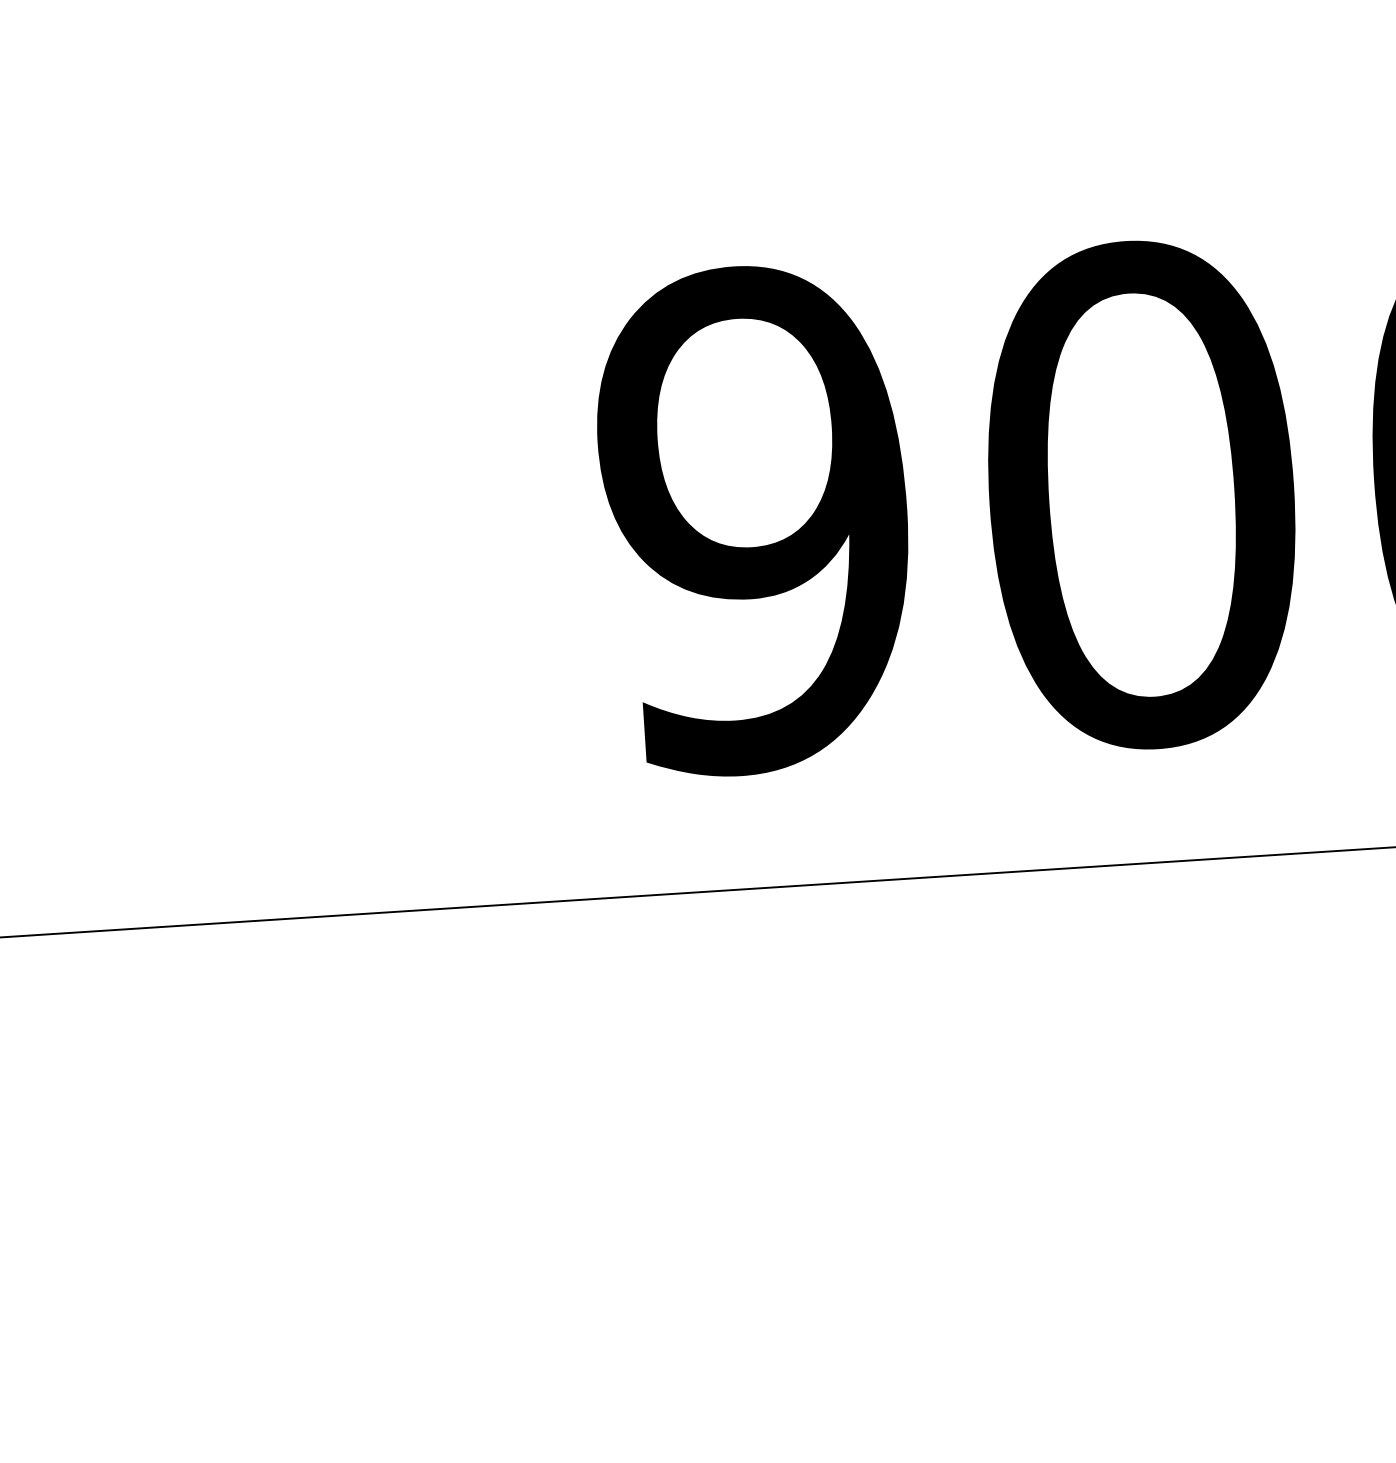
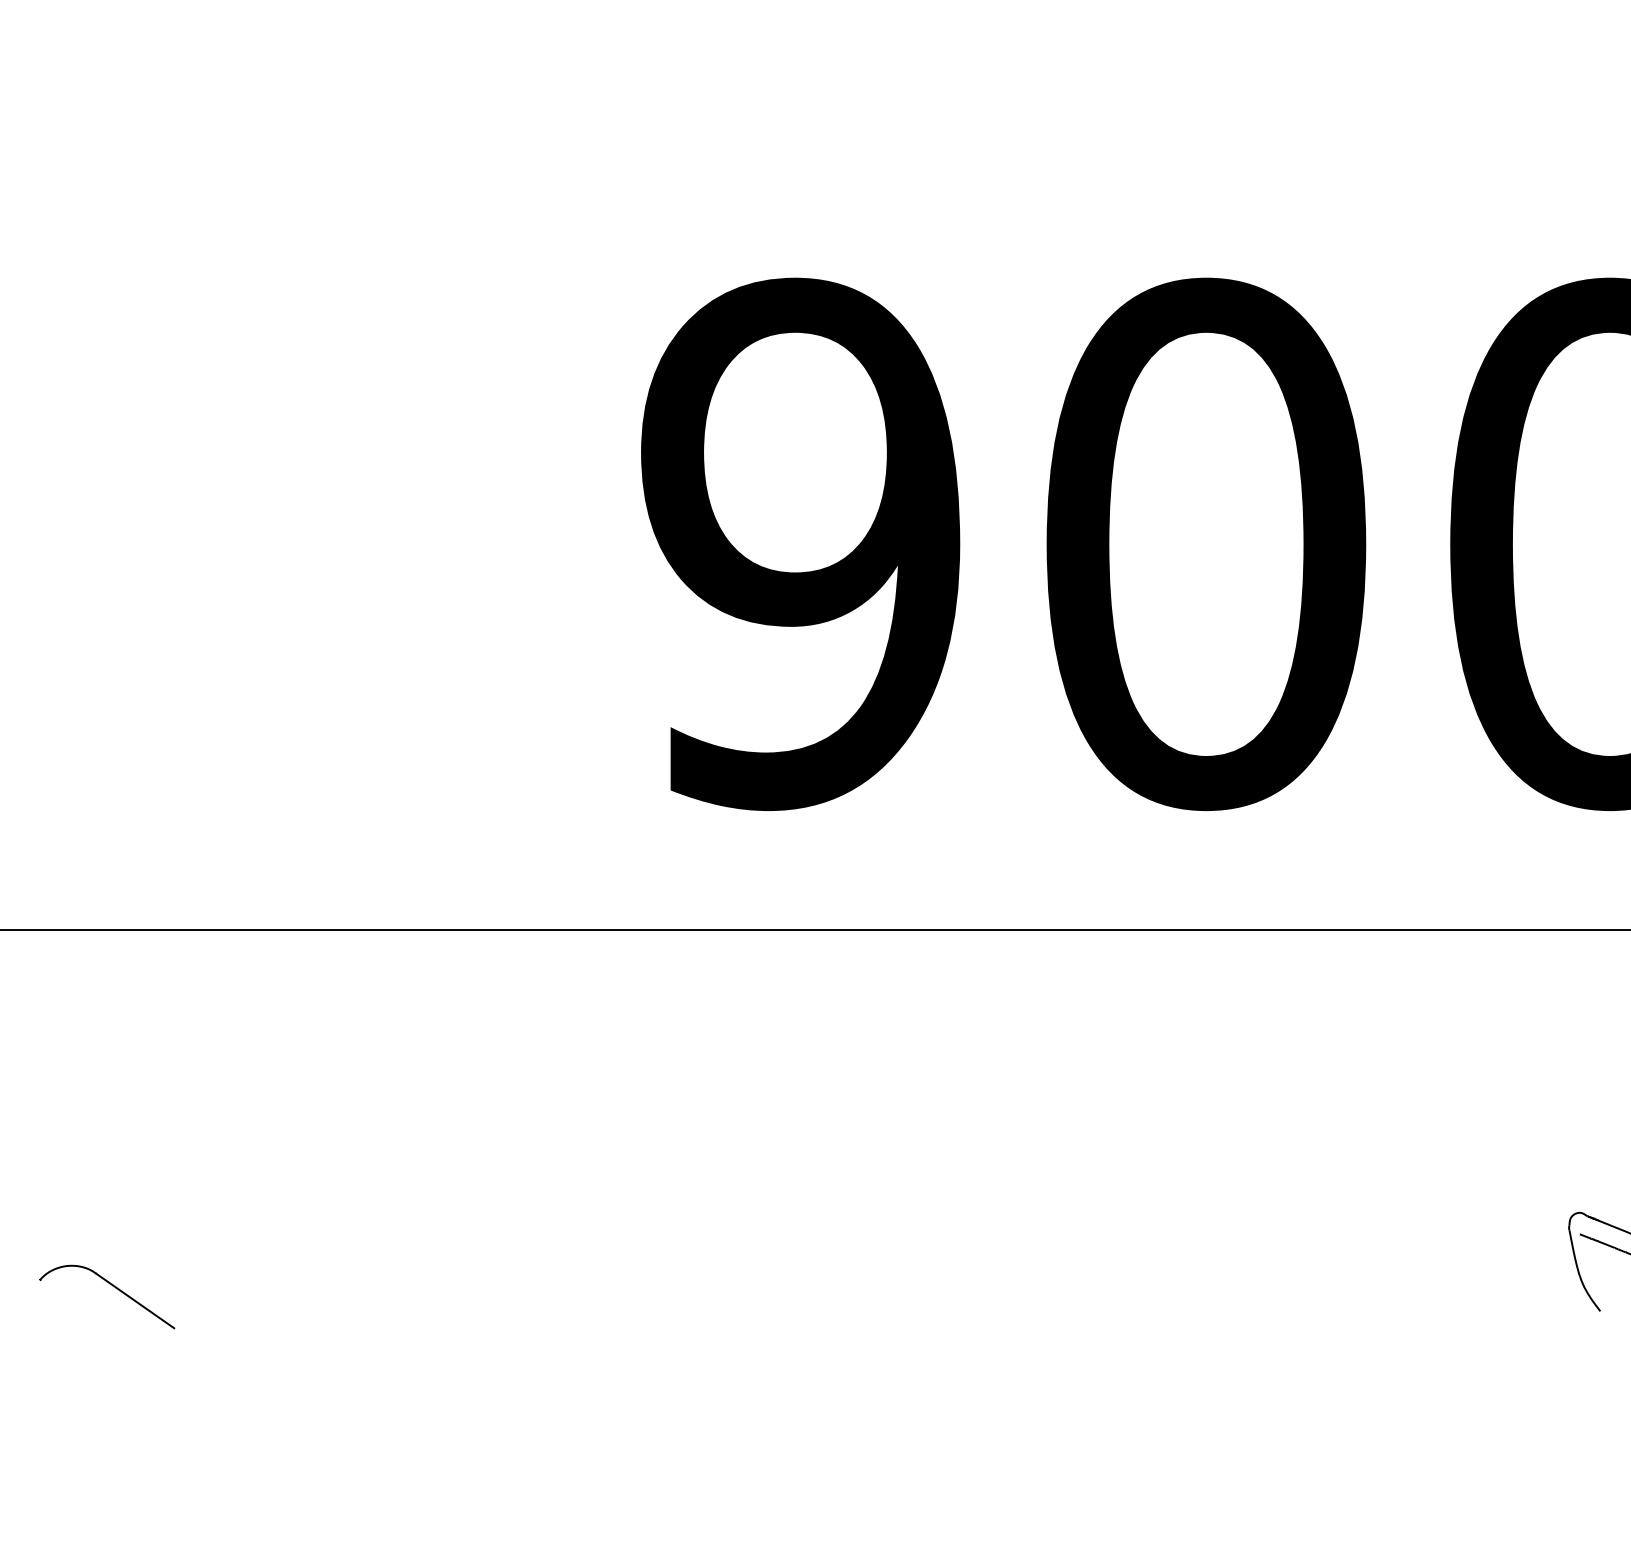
part: (145, 1269) -> (112, 1286), added

